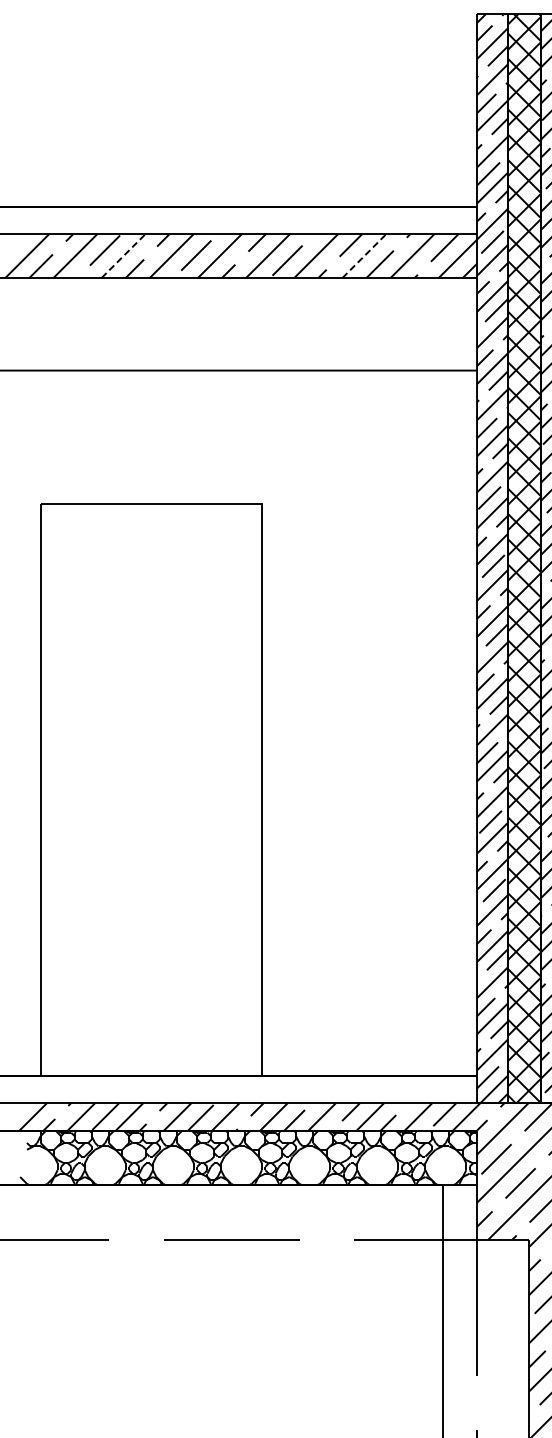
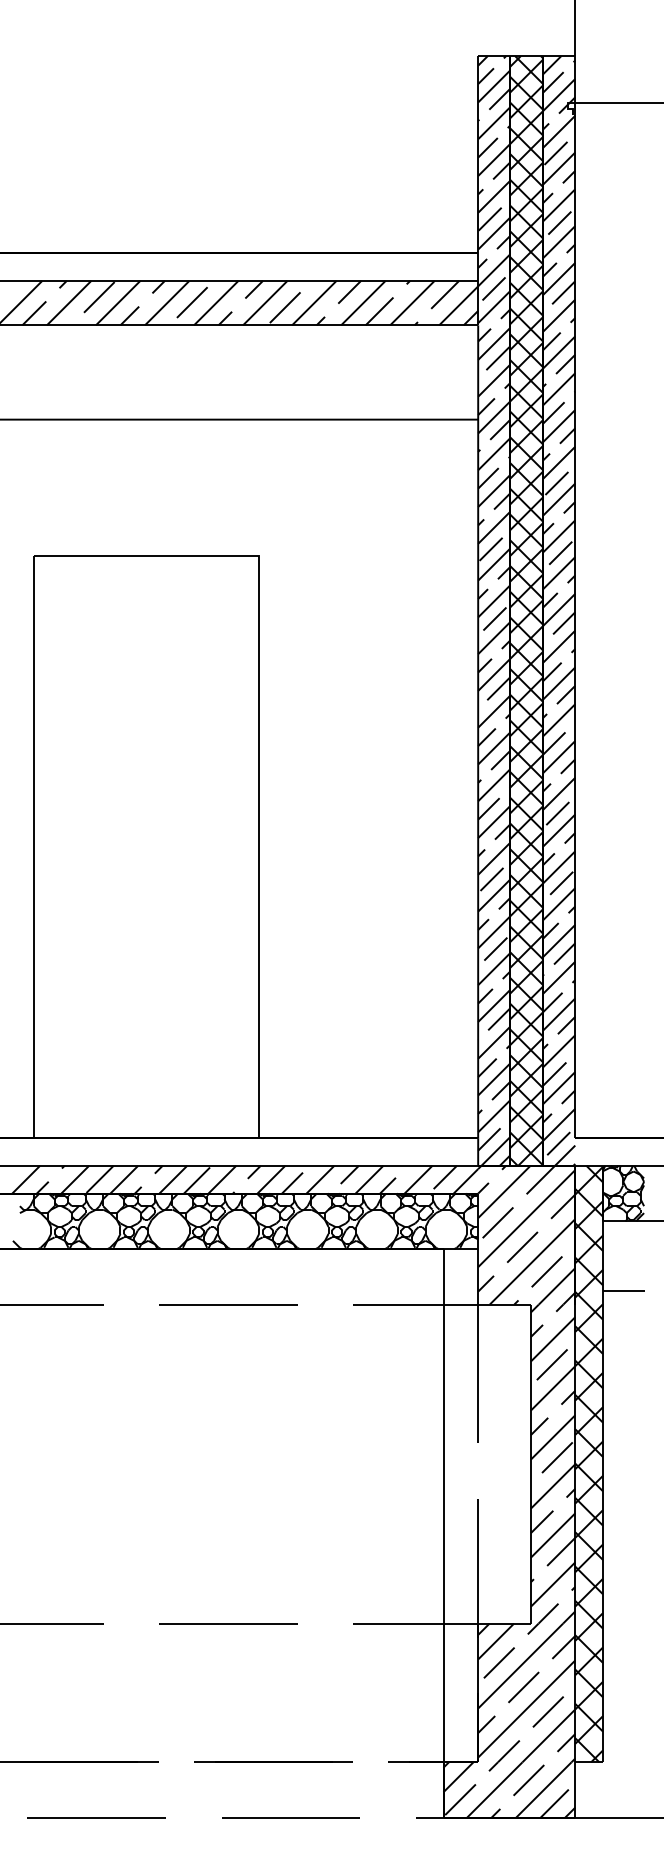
line: (123, 255) -> (118, 302), dashed -> solid
line: (364, 255) -> (363, 302), dashed -> solid

